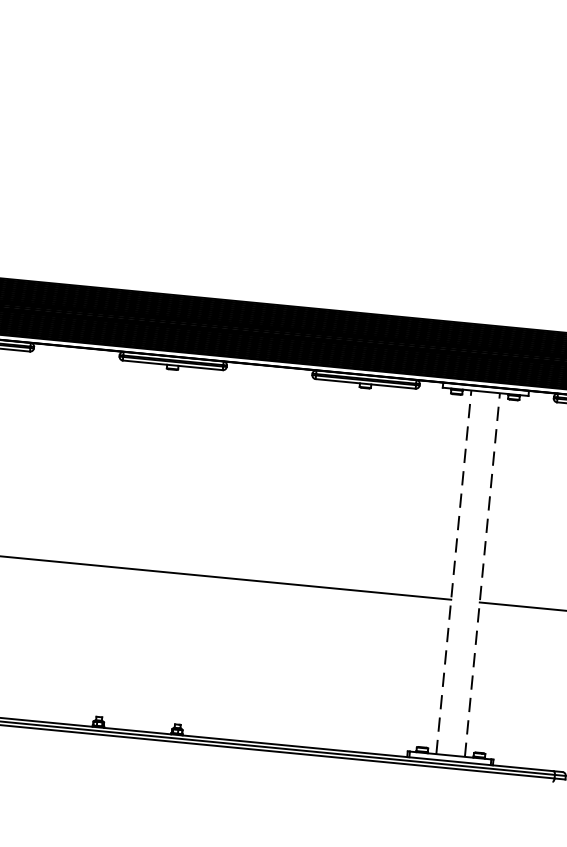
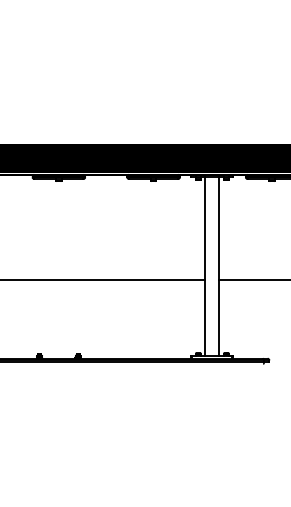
line: (454, 572) -> (205, 266), dashed -> solid
line: (482, 574) -> (219, 266), dashed -> solid

